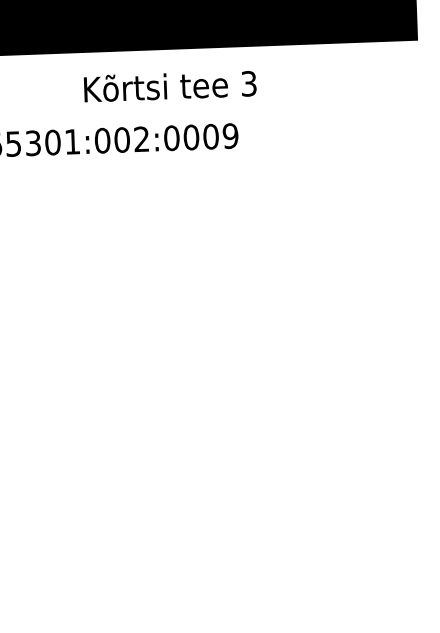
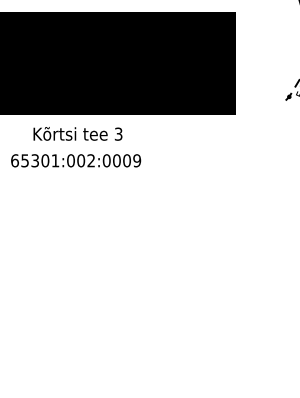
text: (169, 85) -> (77, 133), moved

